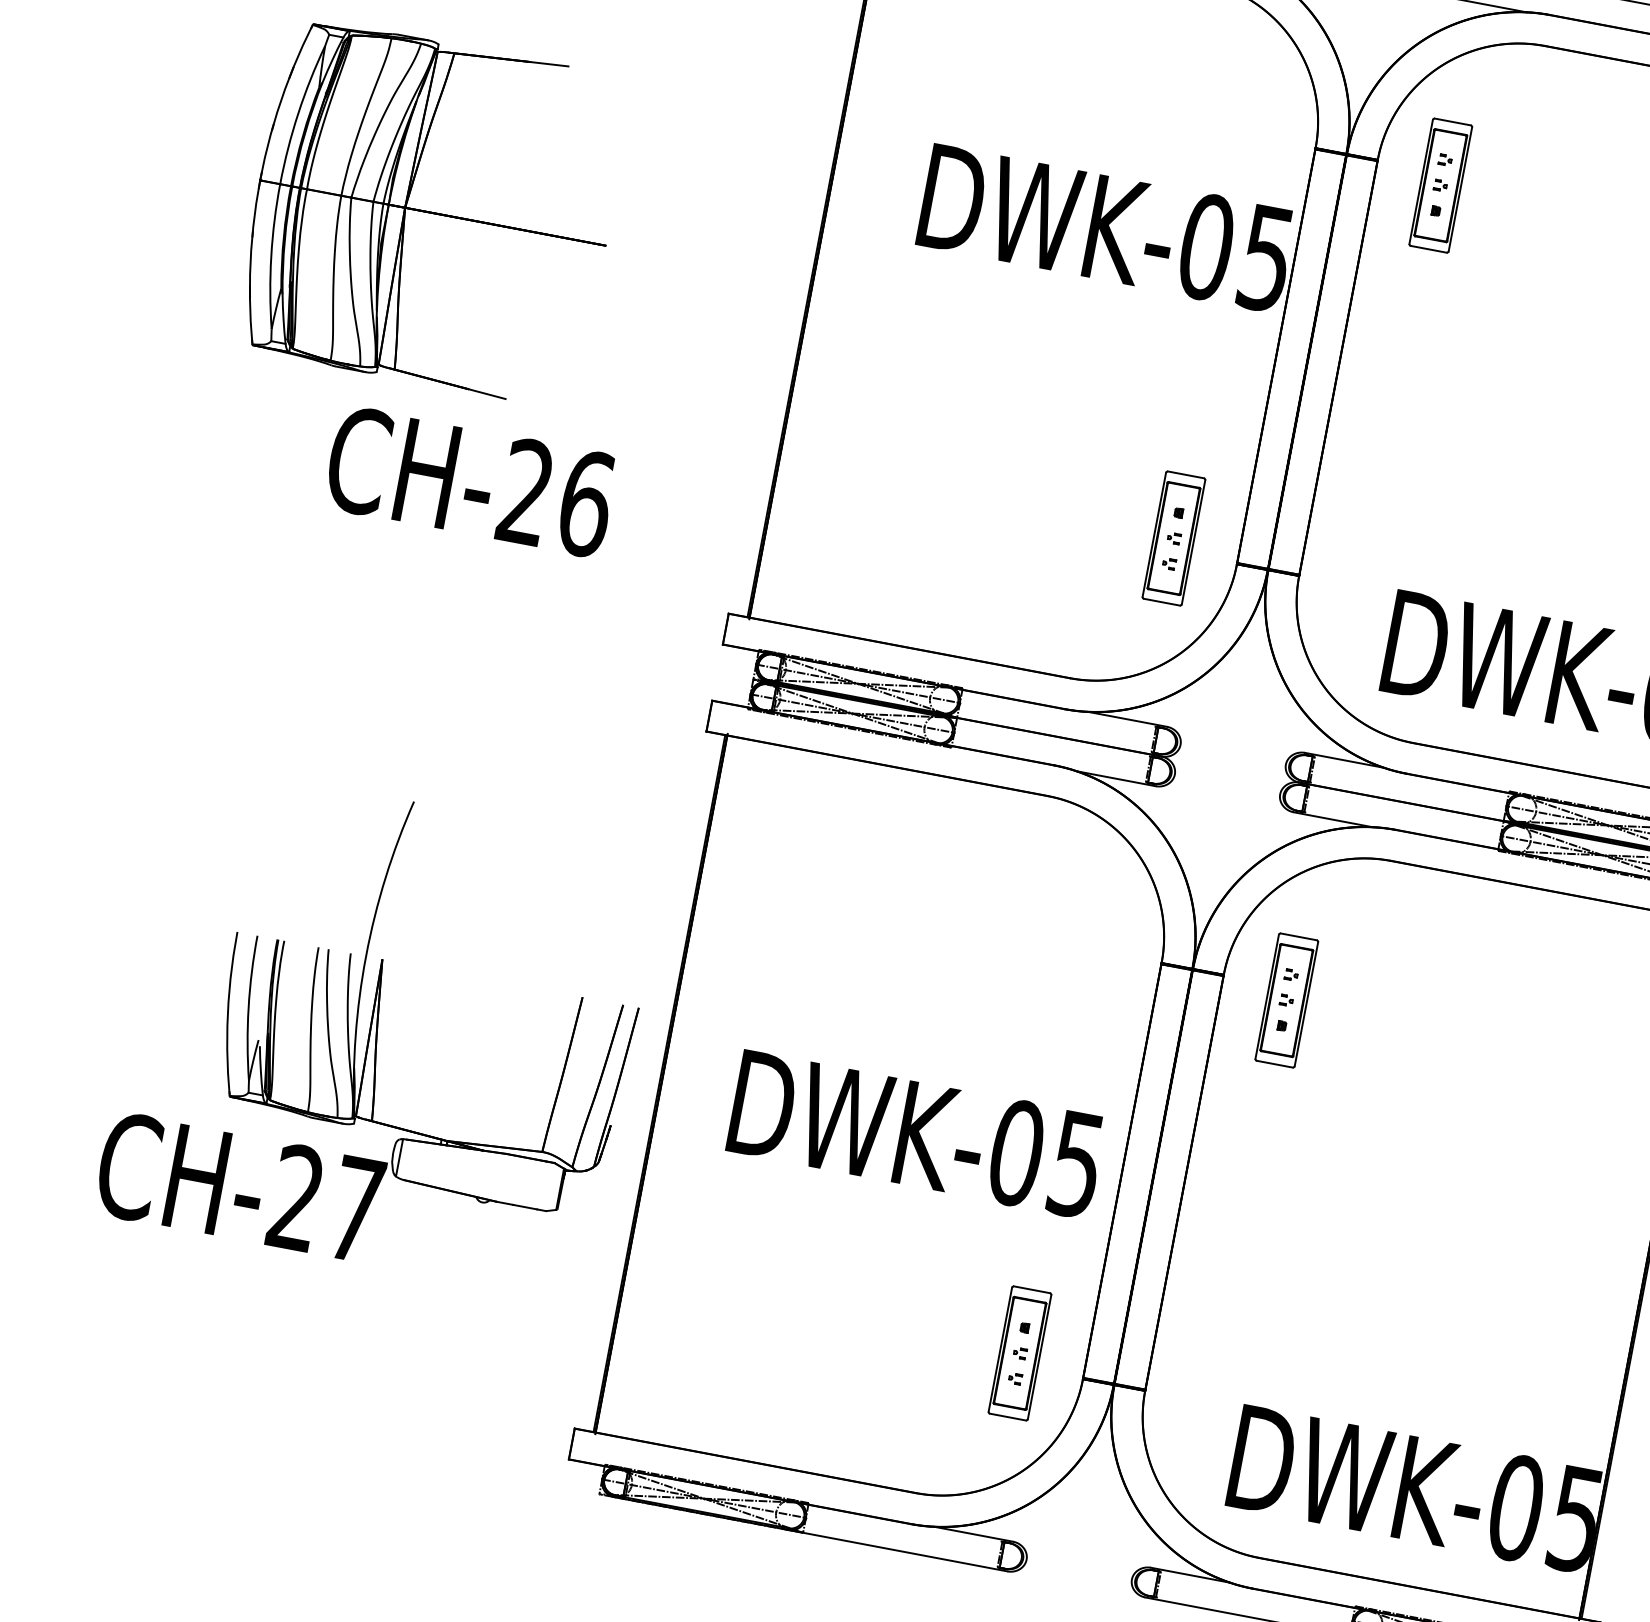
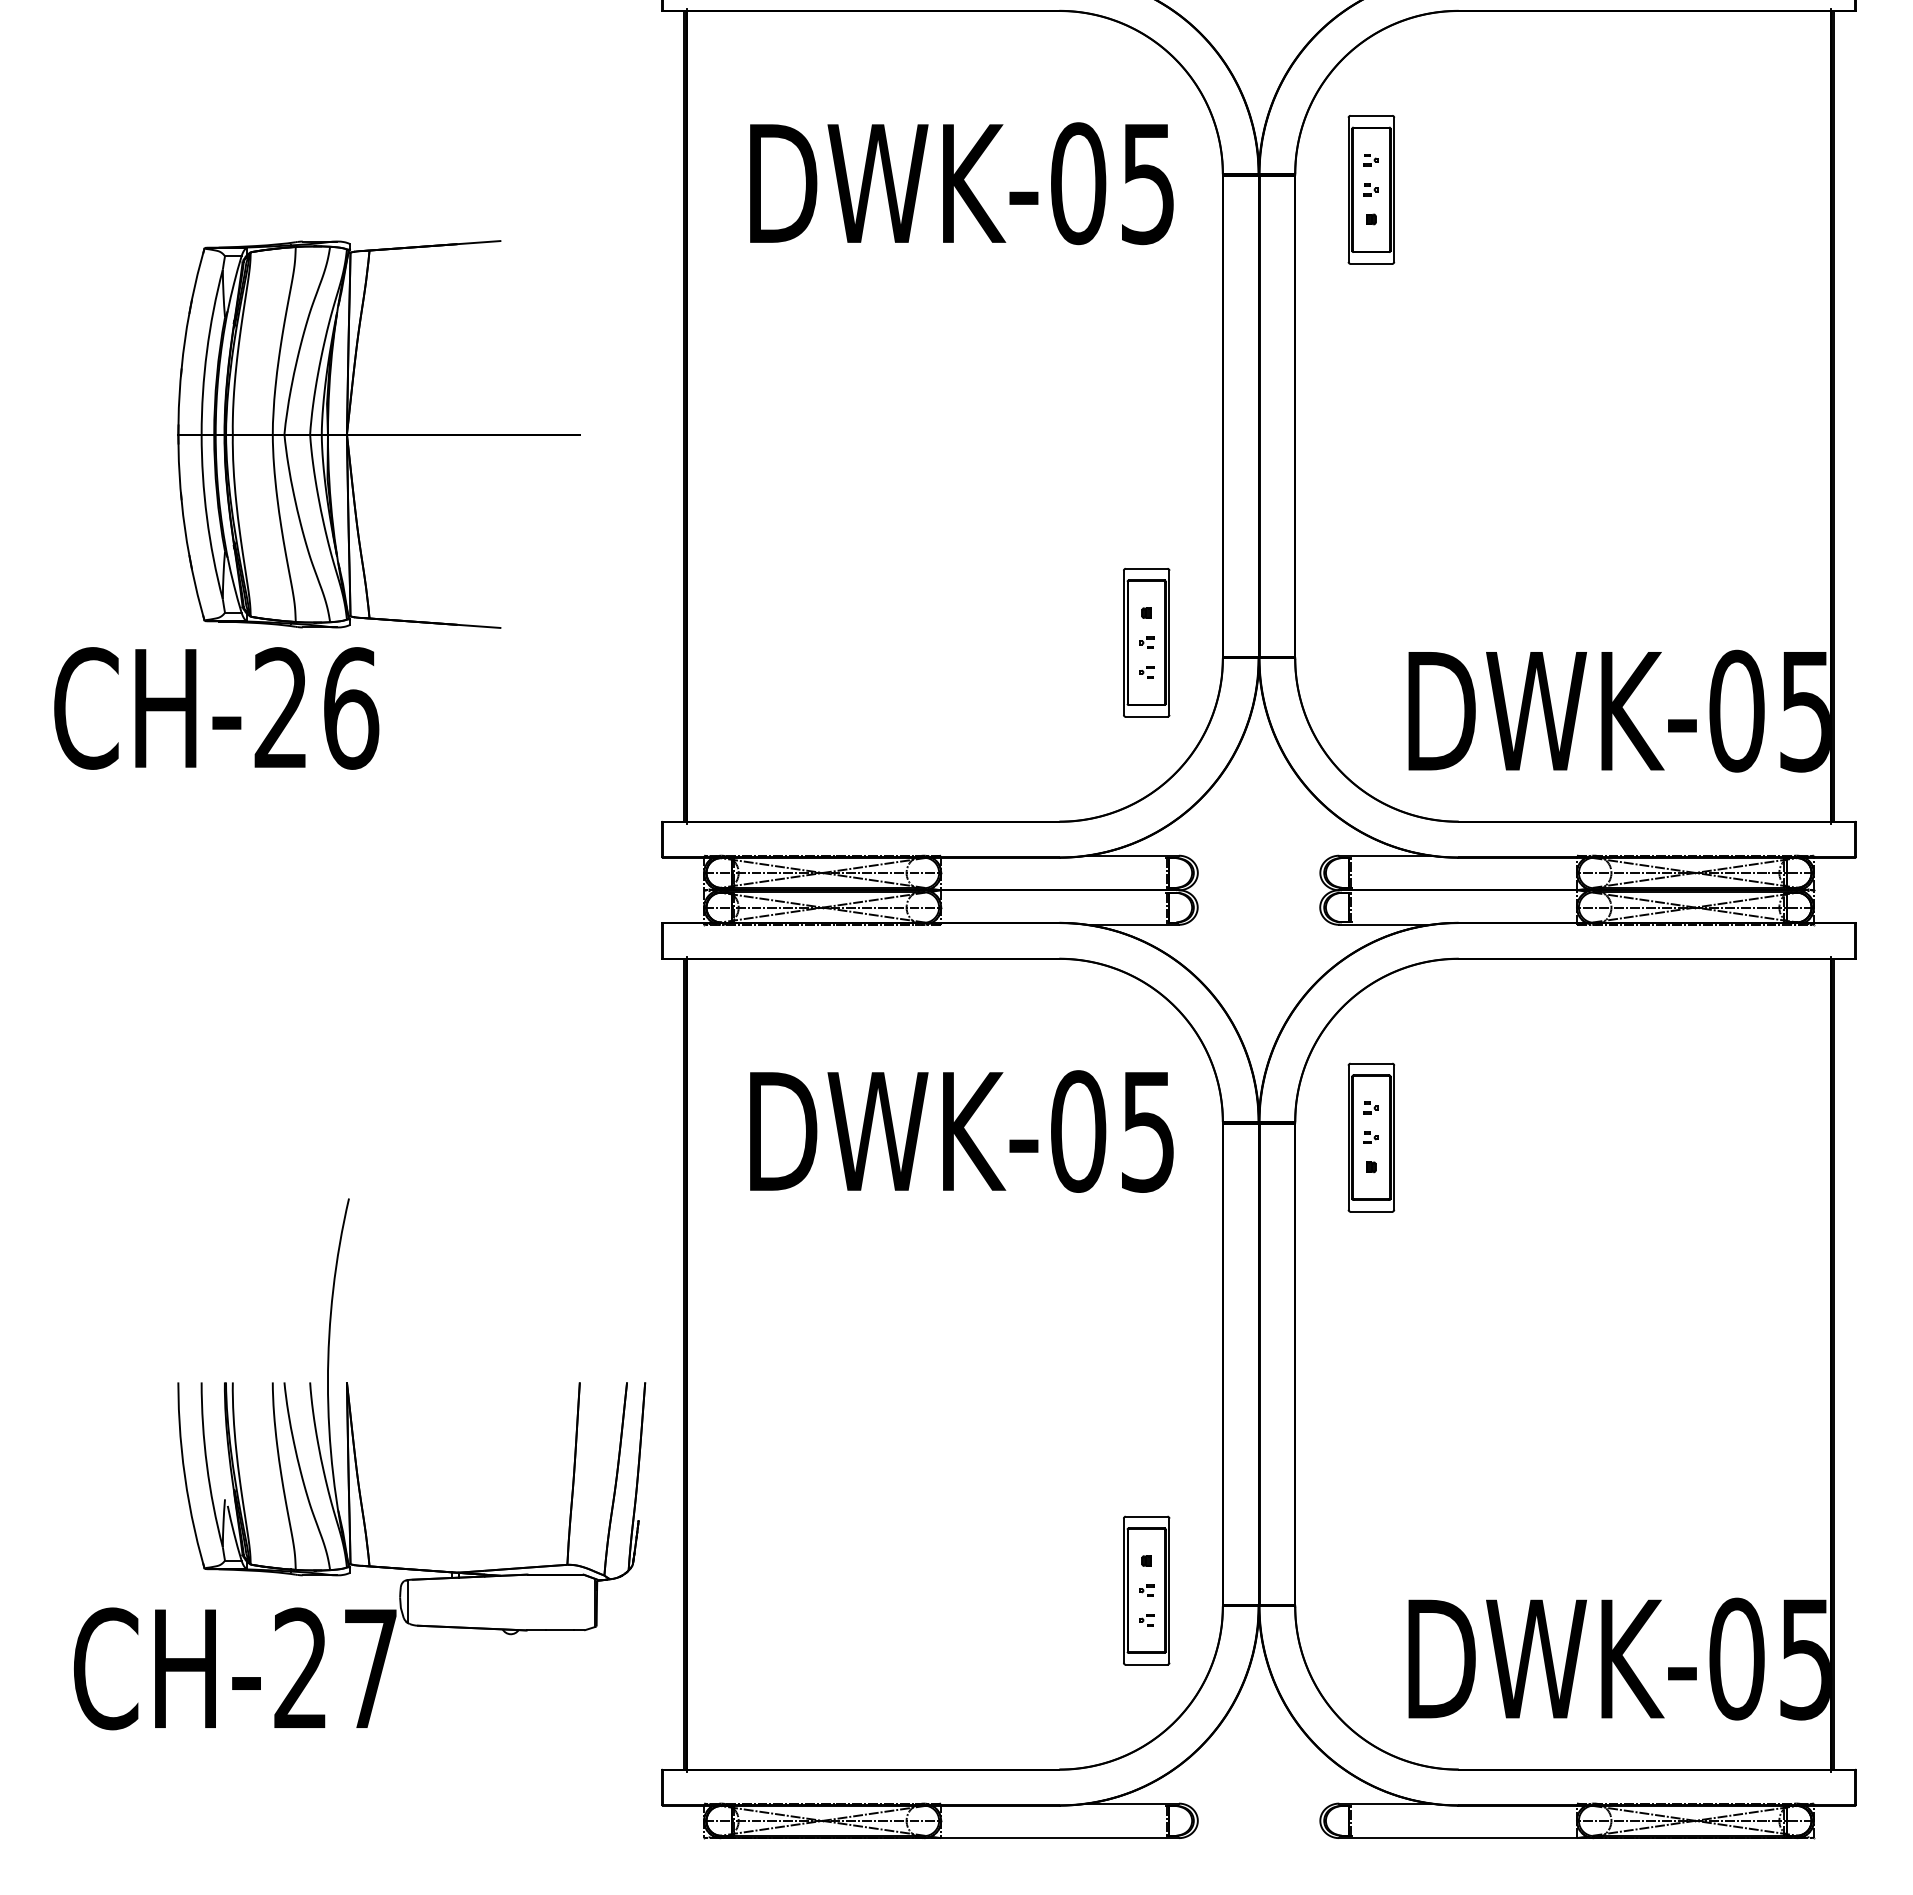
part: (432, 212) -> (378, 434), moved
text: (1106, 228) -> (961, 183), moved
text: (470, 481) -> (216, 708), moved
part: (380, 1032) -> (360, 1464), moved
text: (916, 1134) -> (961, 1131), moved

